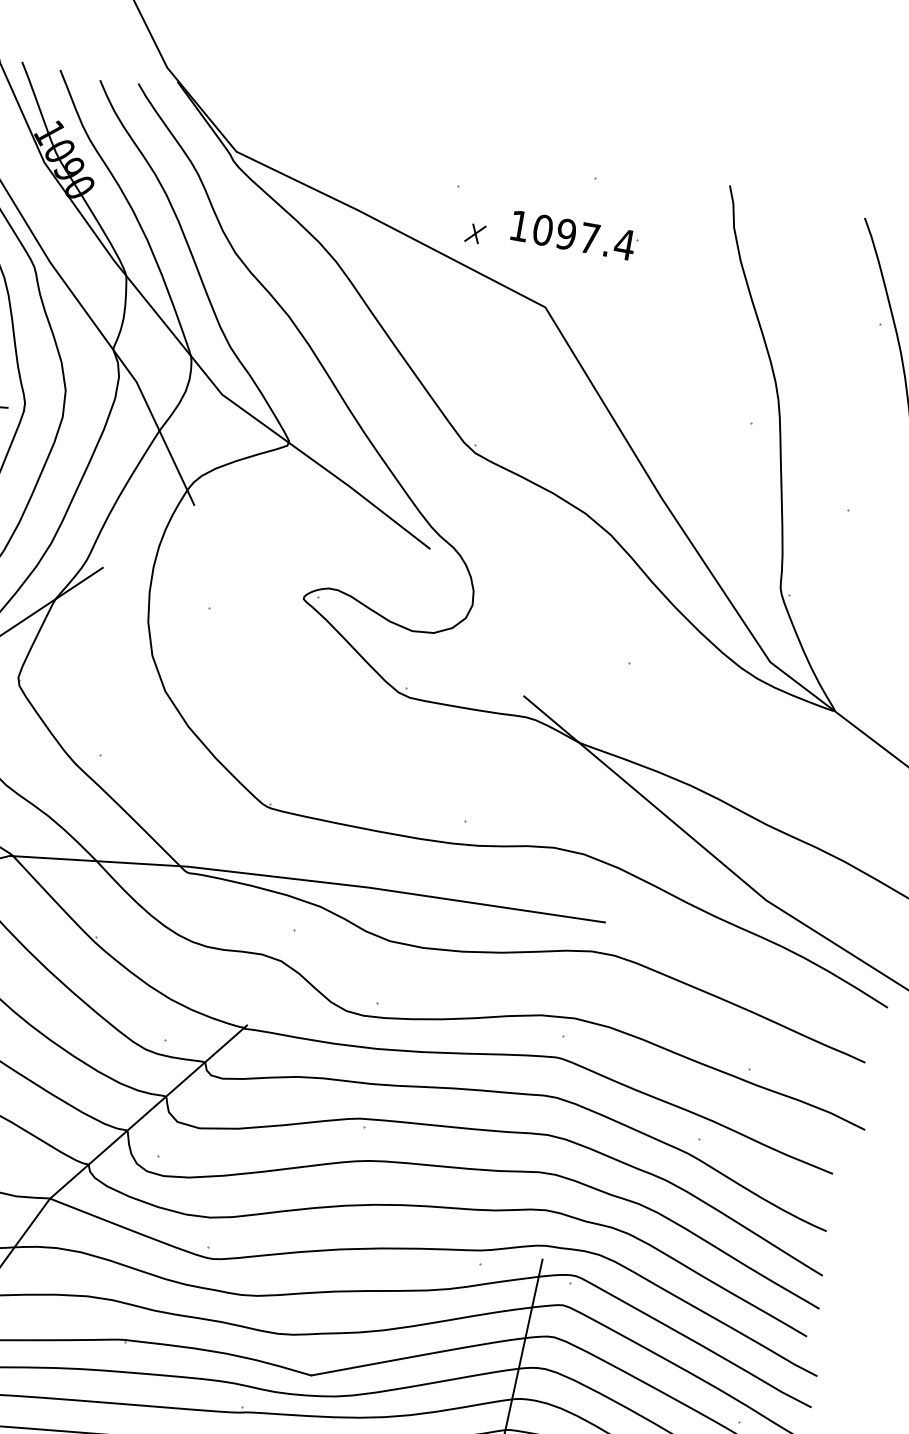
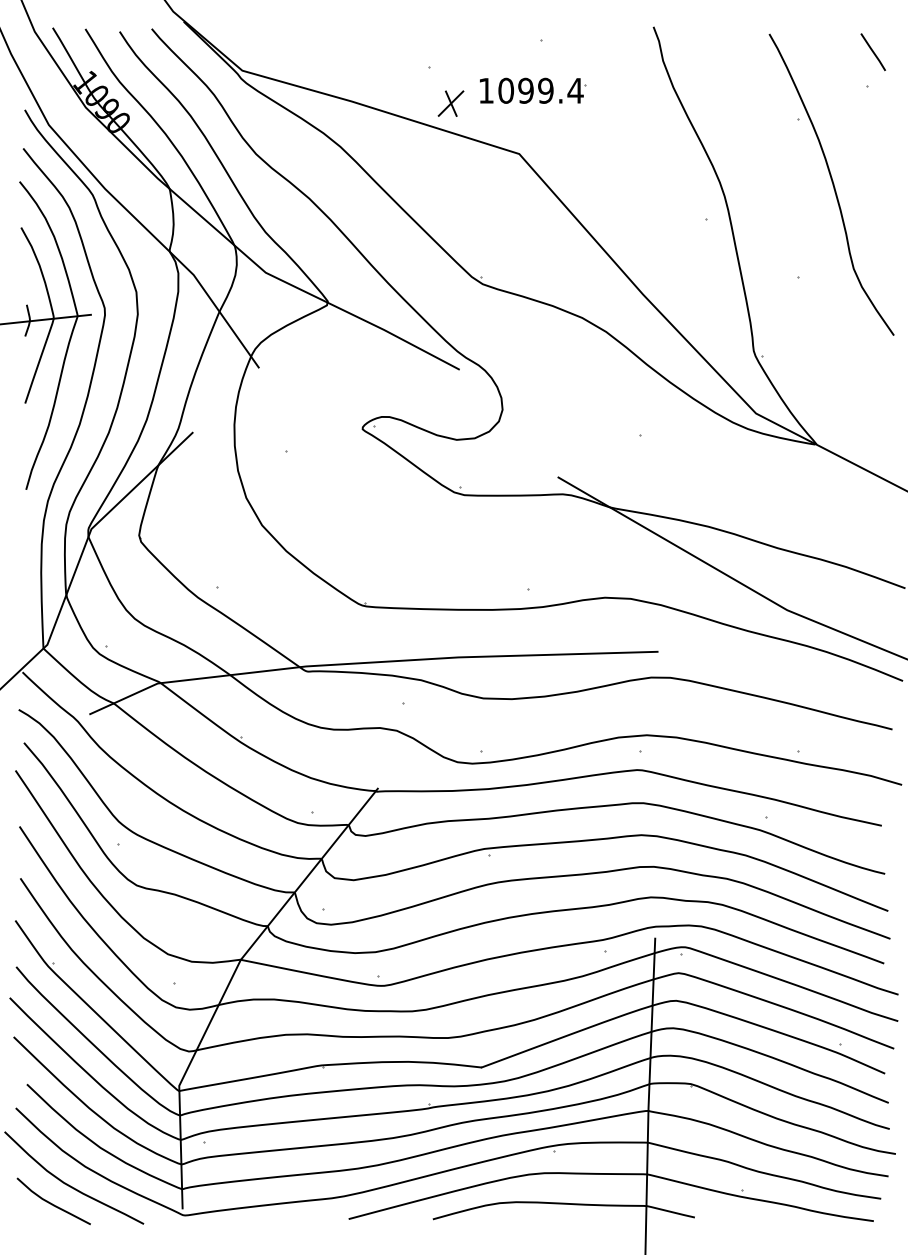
part: (474, 233) -> (450, 103), size x1.67
text: (589, 238) -> (545, 90), 1097.4 -> 1099.4

